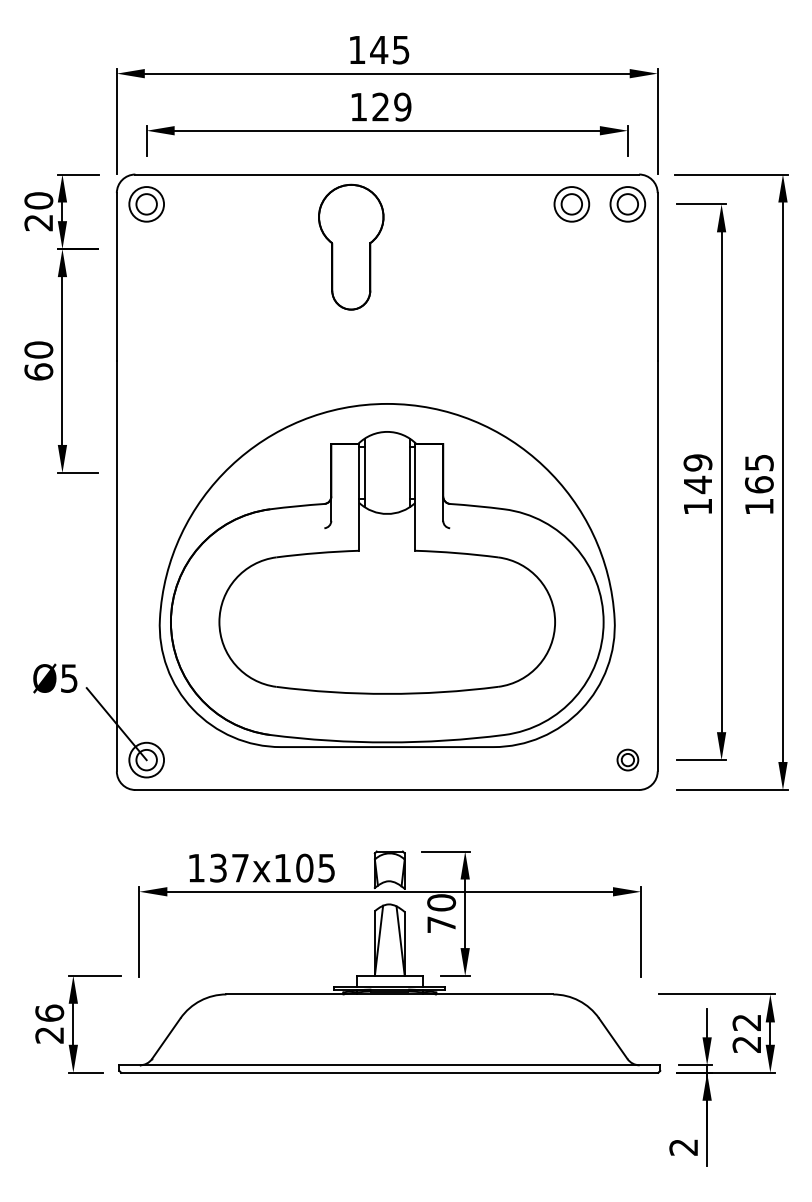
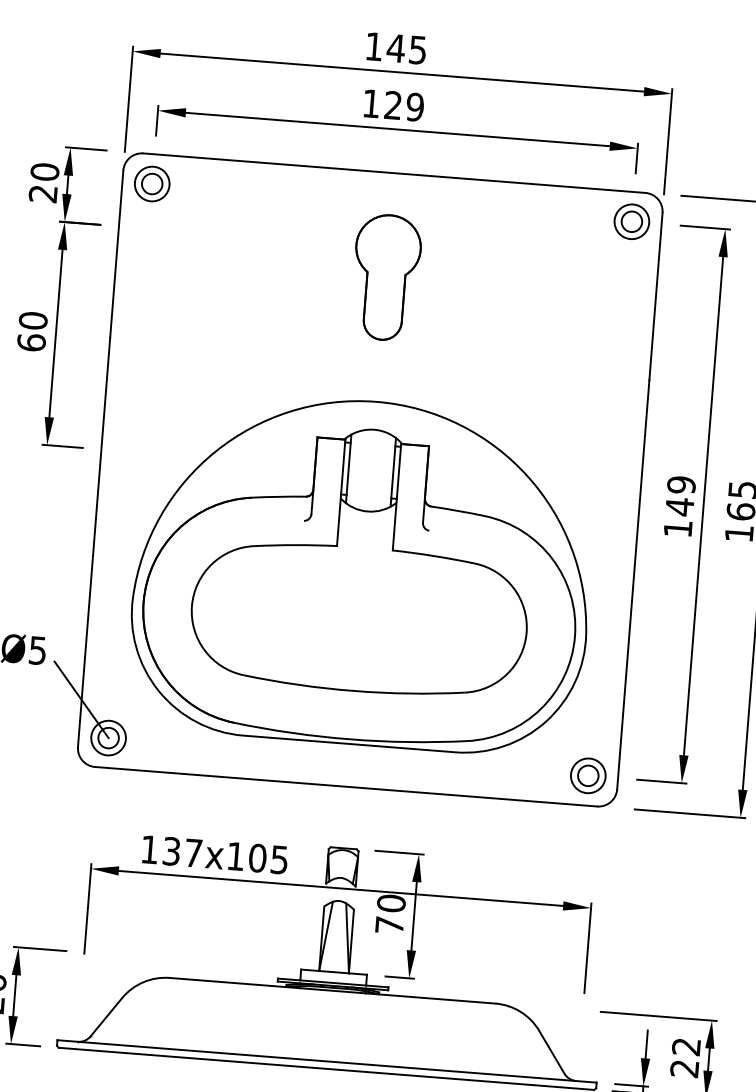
part: (571, 204) -> (575, 217), removed
part: (351, 246) -> (386, 276), moved
part: (627, 759) -> (588, 775), size x1.67

